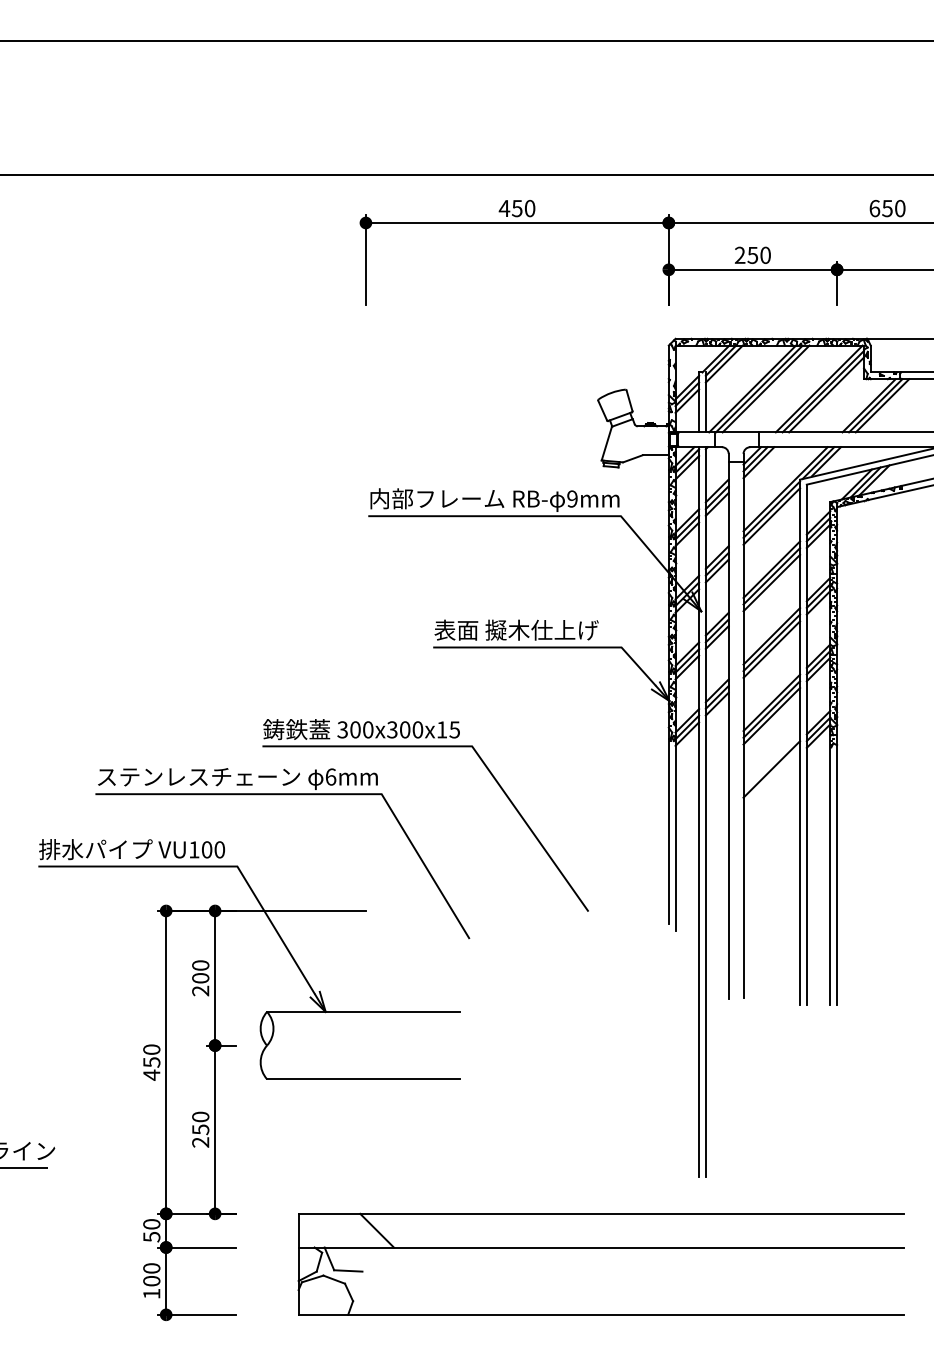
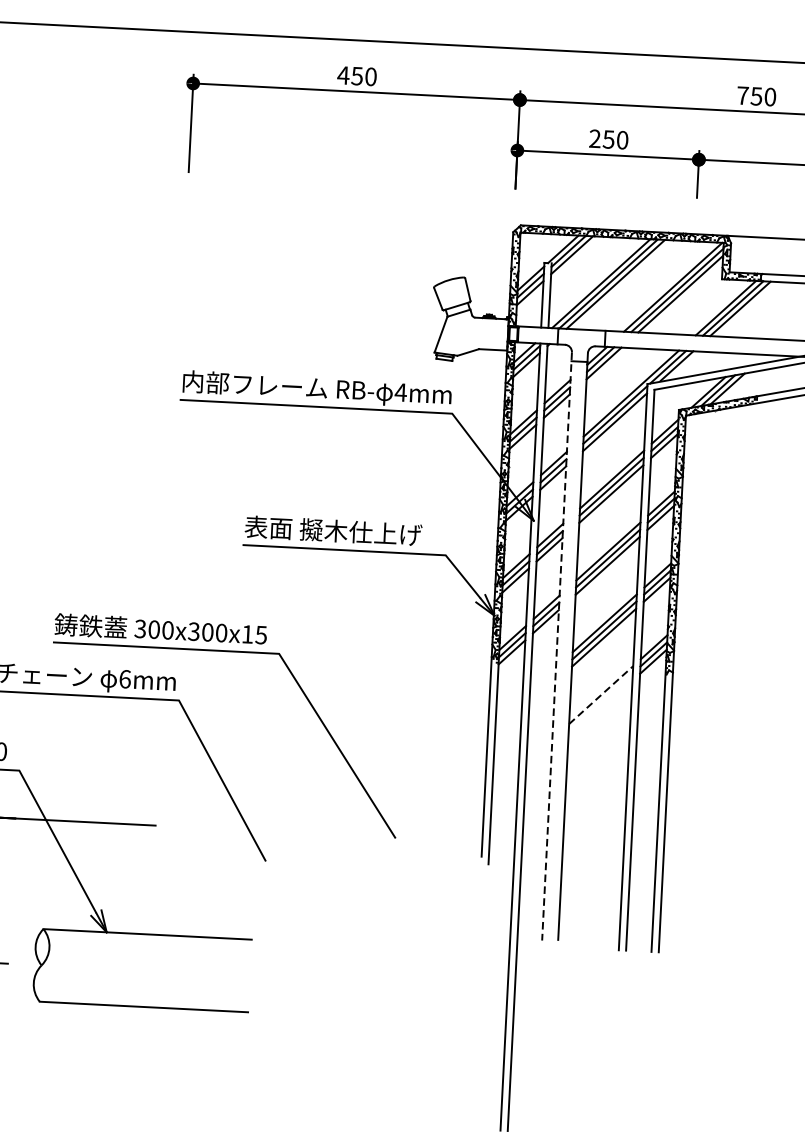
text: (874, 208) -> (742, 95), 650 -> 750
text: (572, 498) -> (400, 391), 9mm -> 4mm
line: (728, 726) -> (556, 646), solid -> dashed
line: (771, 769) -> (600, 695), solid -> dashed

